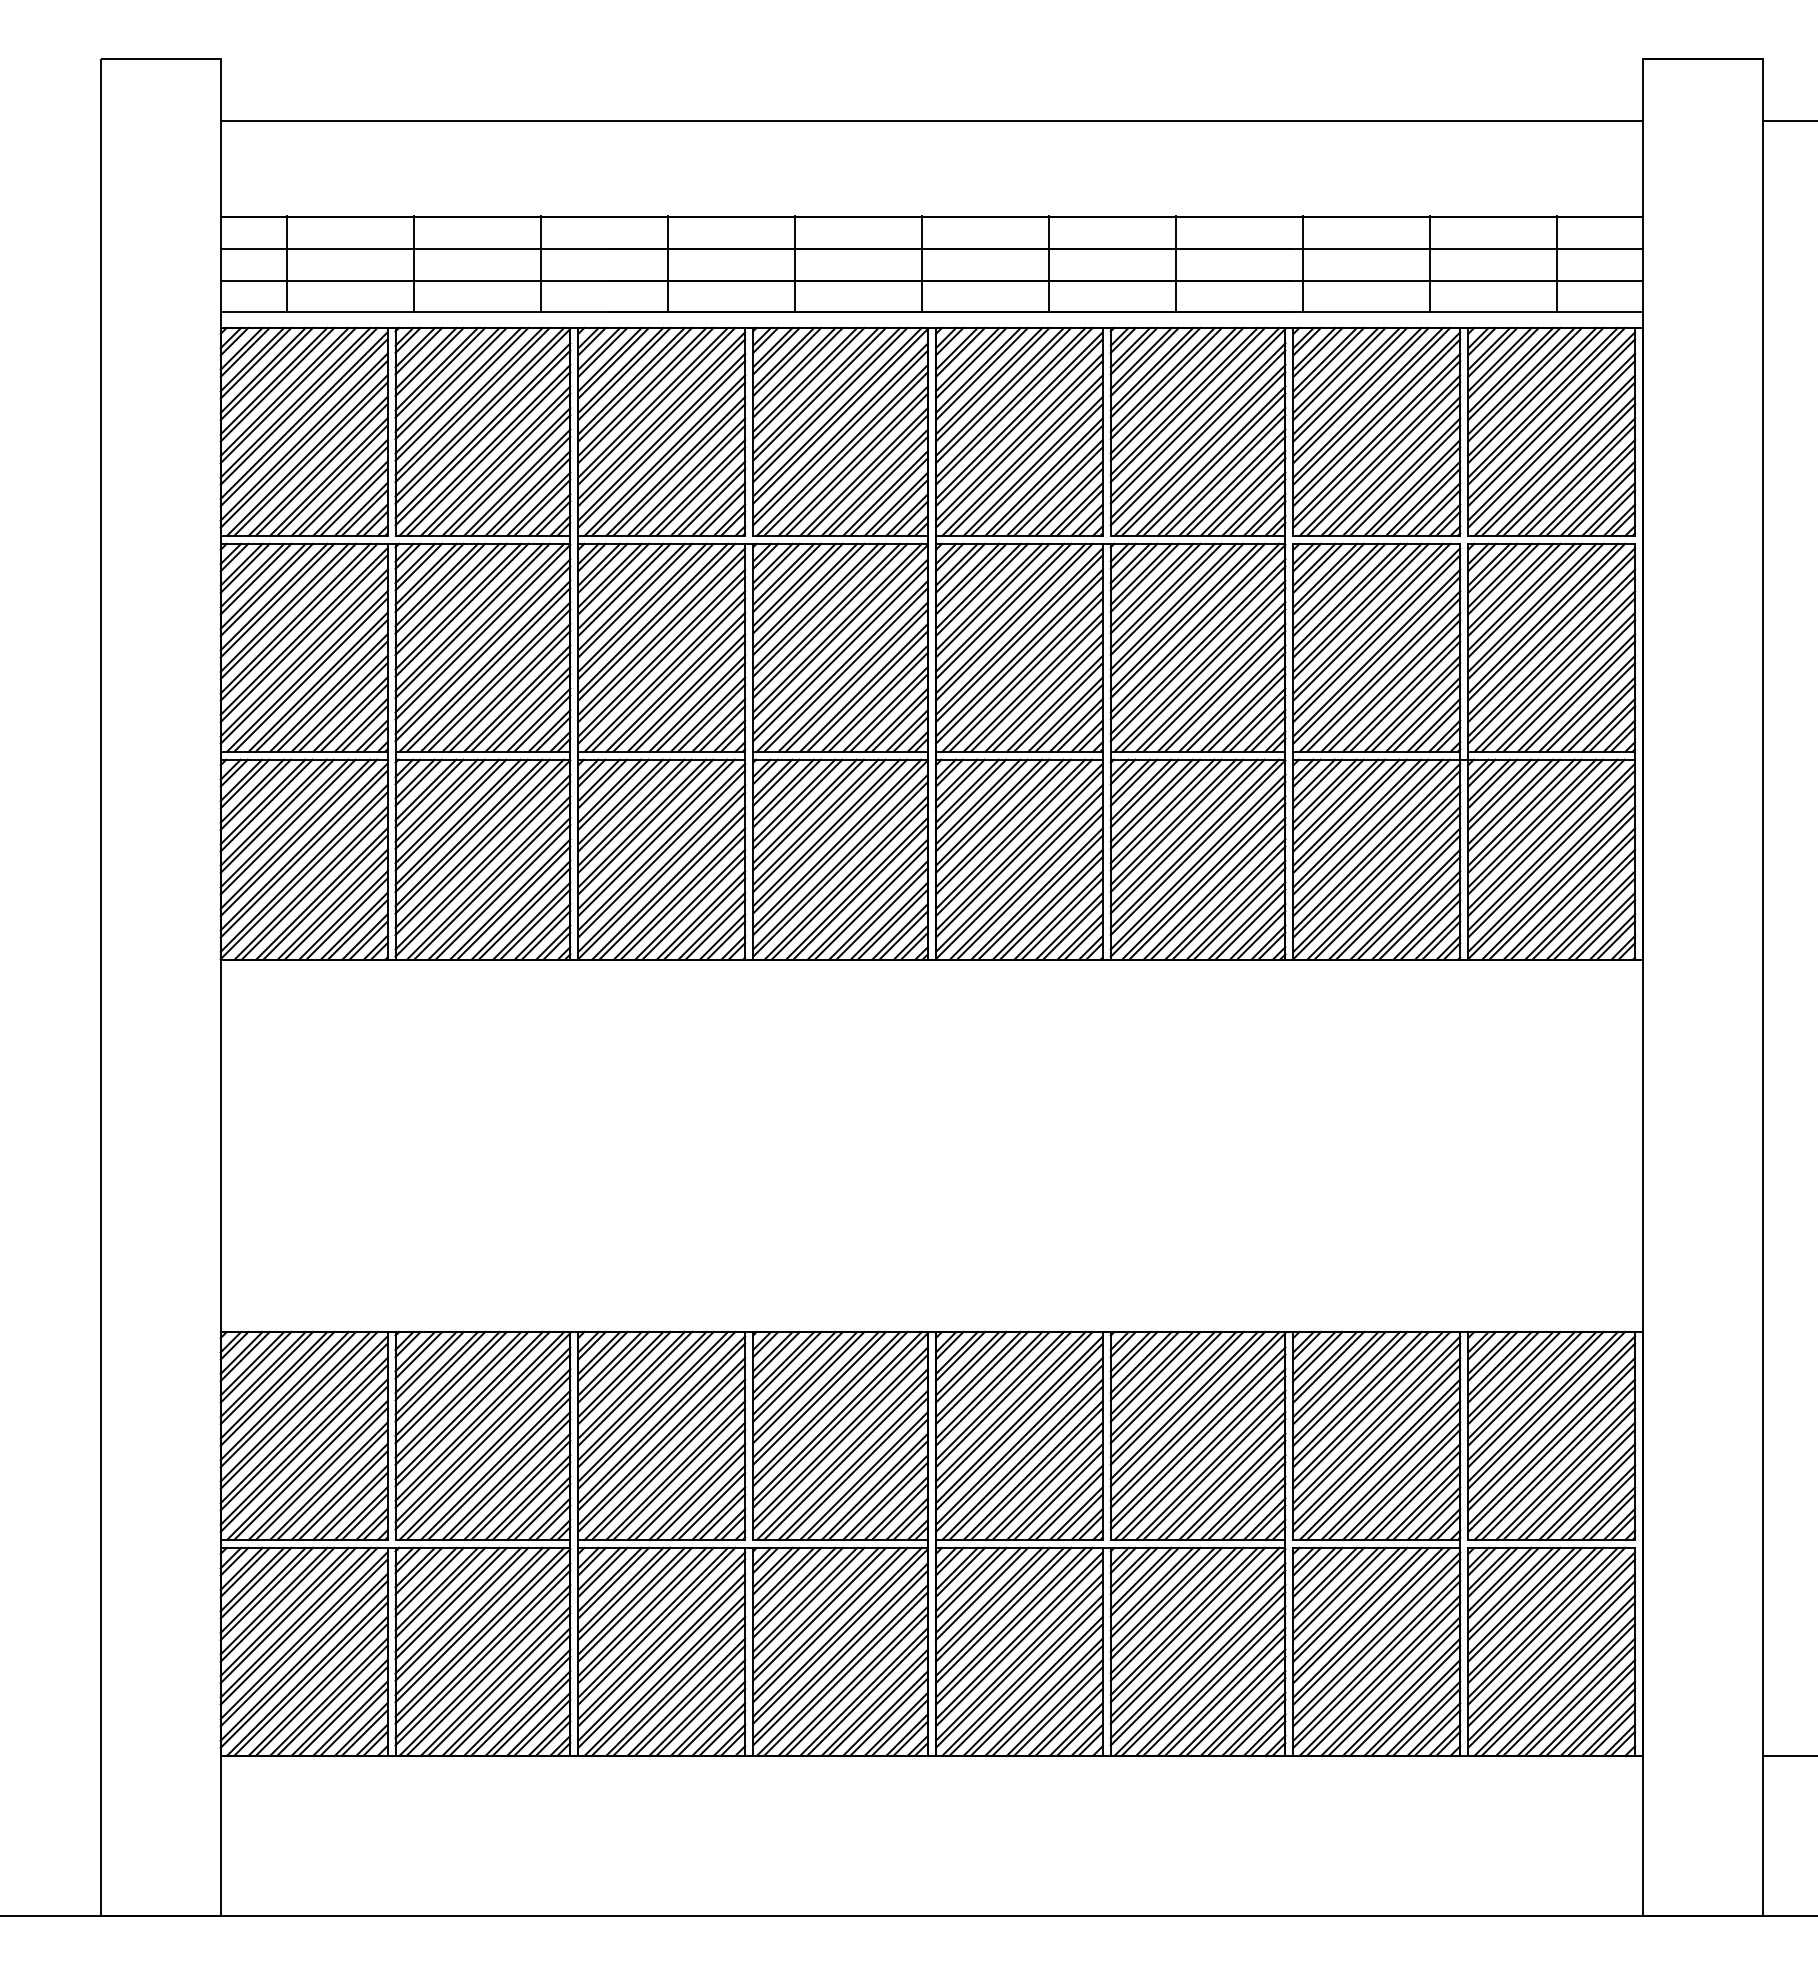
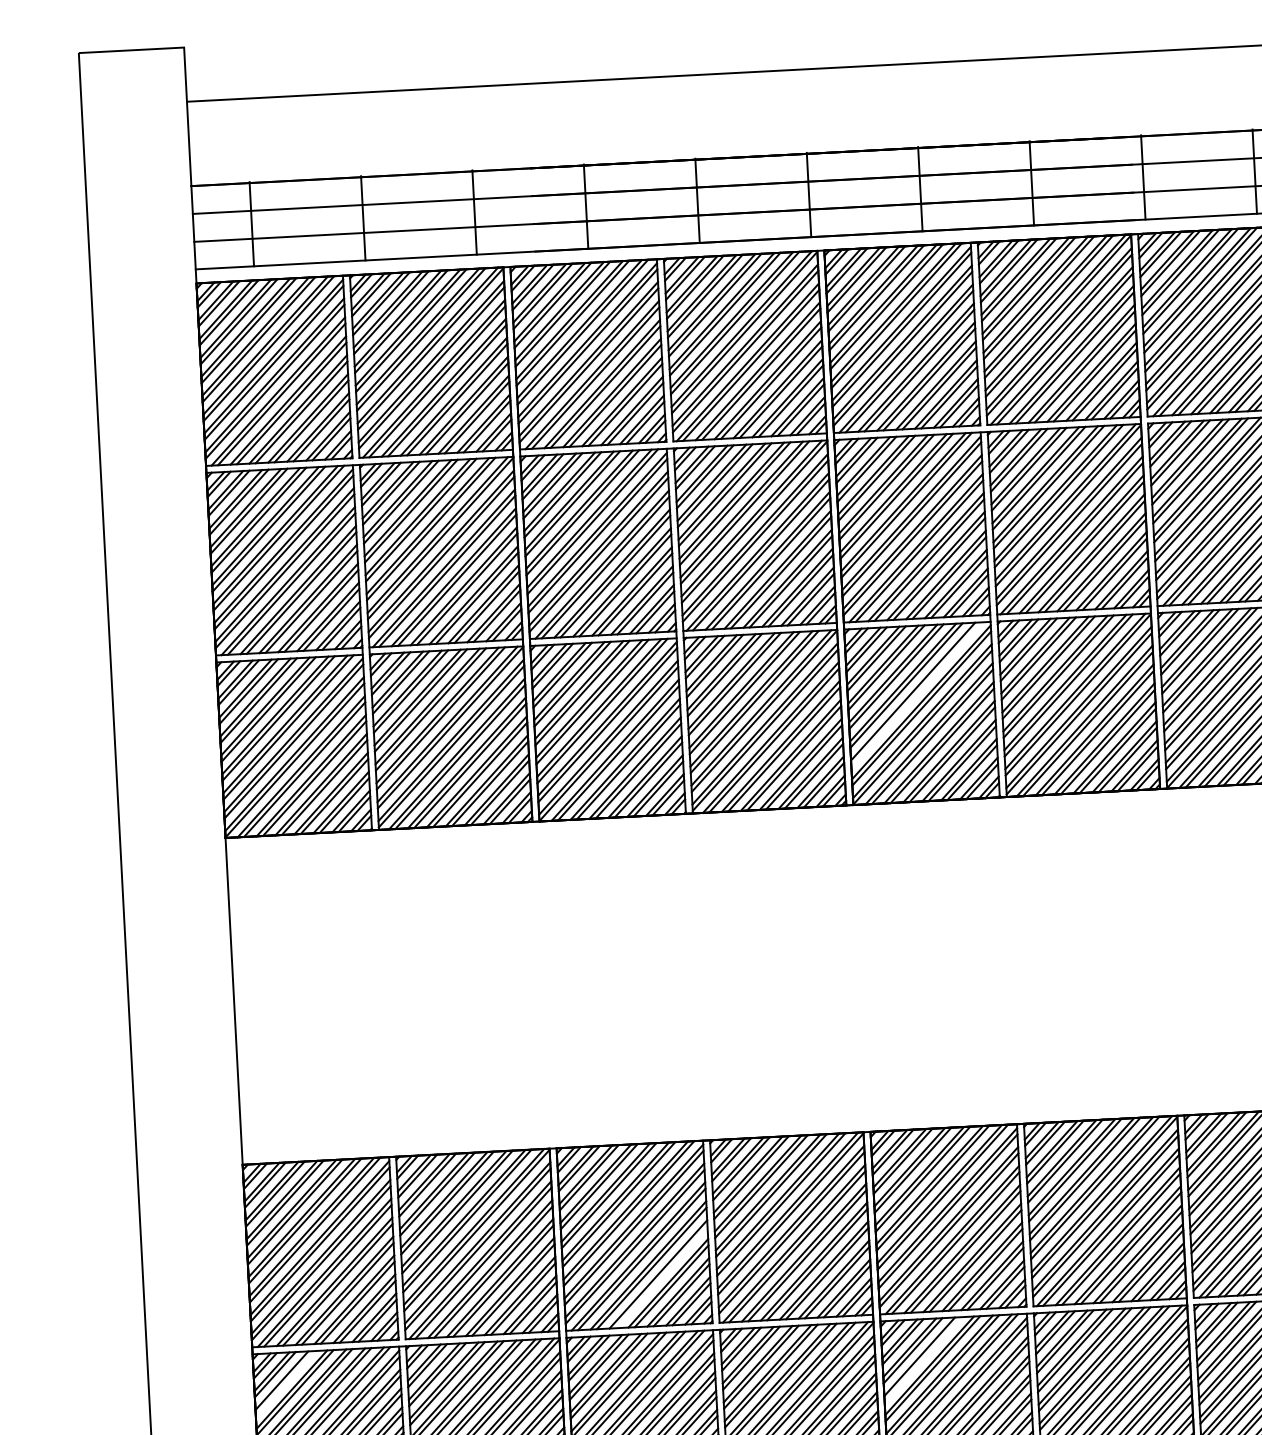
line: (1013, 837) -> (915, 694), removed
line: (689, 1484) -> (661, 1277), removed
line: (255, 1582) -> (284, 1383), removed
line: (981, 1593) -> (922, 1359), removed

